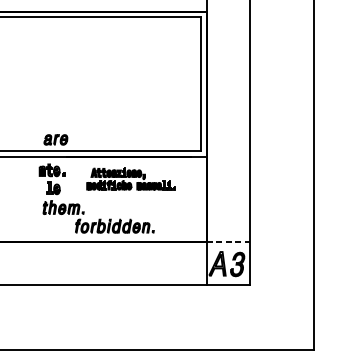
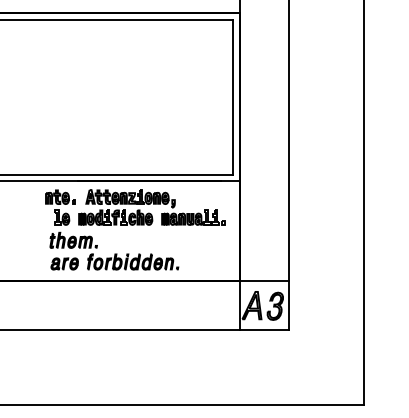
part: (55, 139) -> (64, 263), moved
part: (130, 179) -> (151, 207), size x1.43
line: (228, 242) -> (264, 280), dashed -> solid

